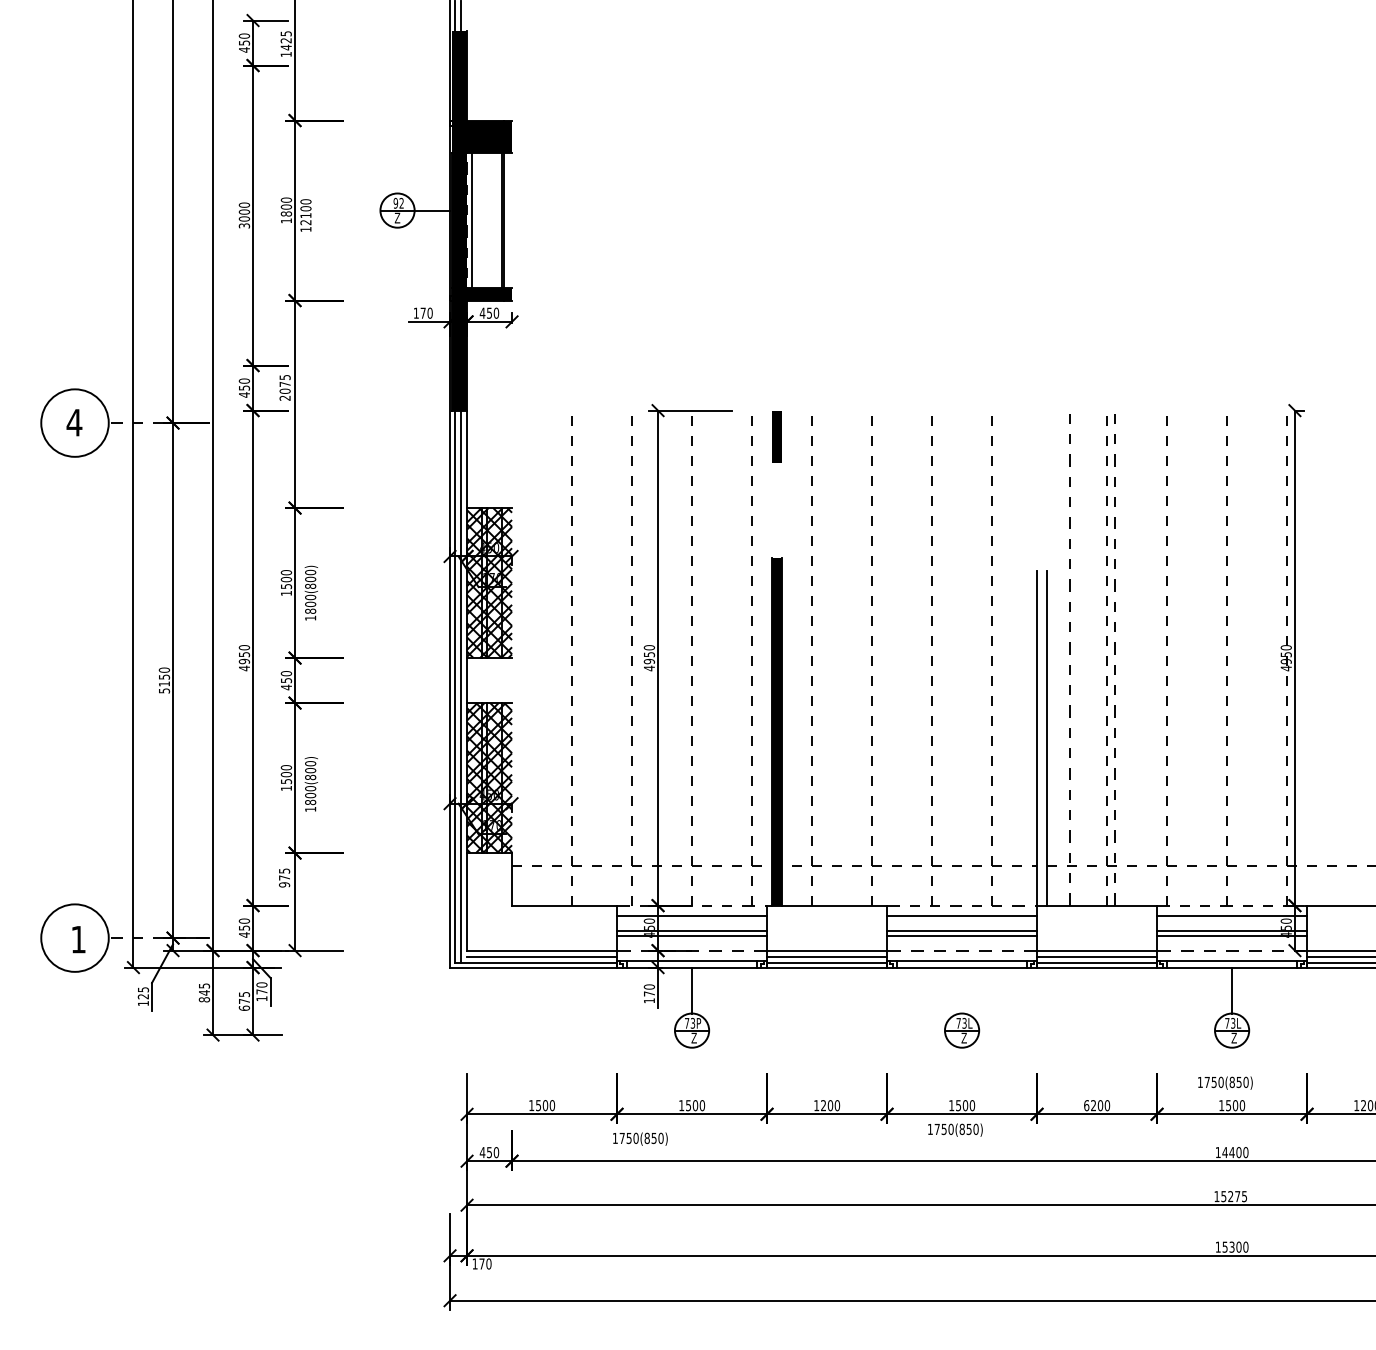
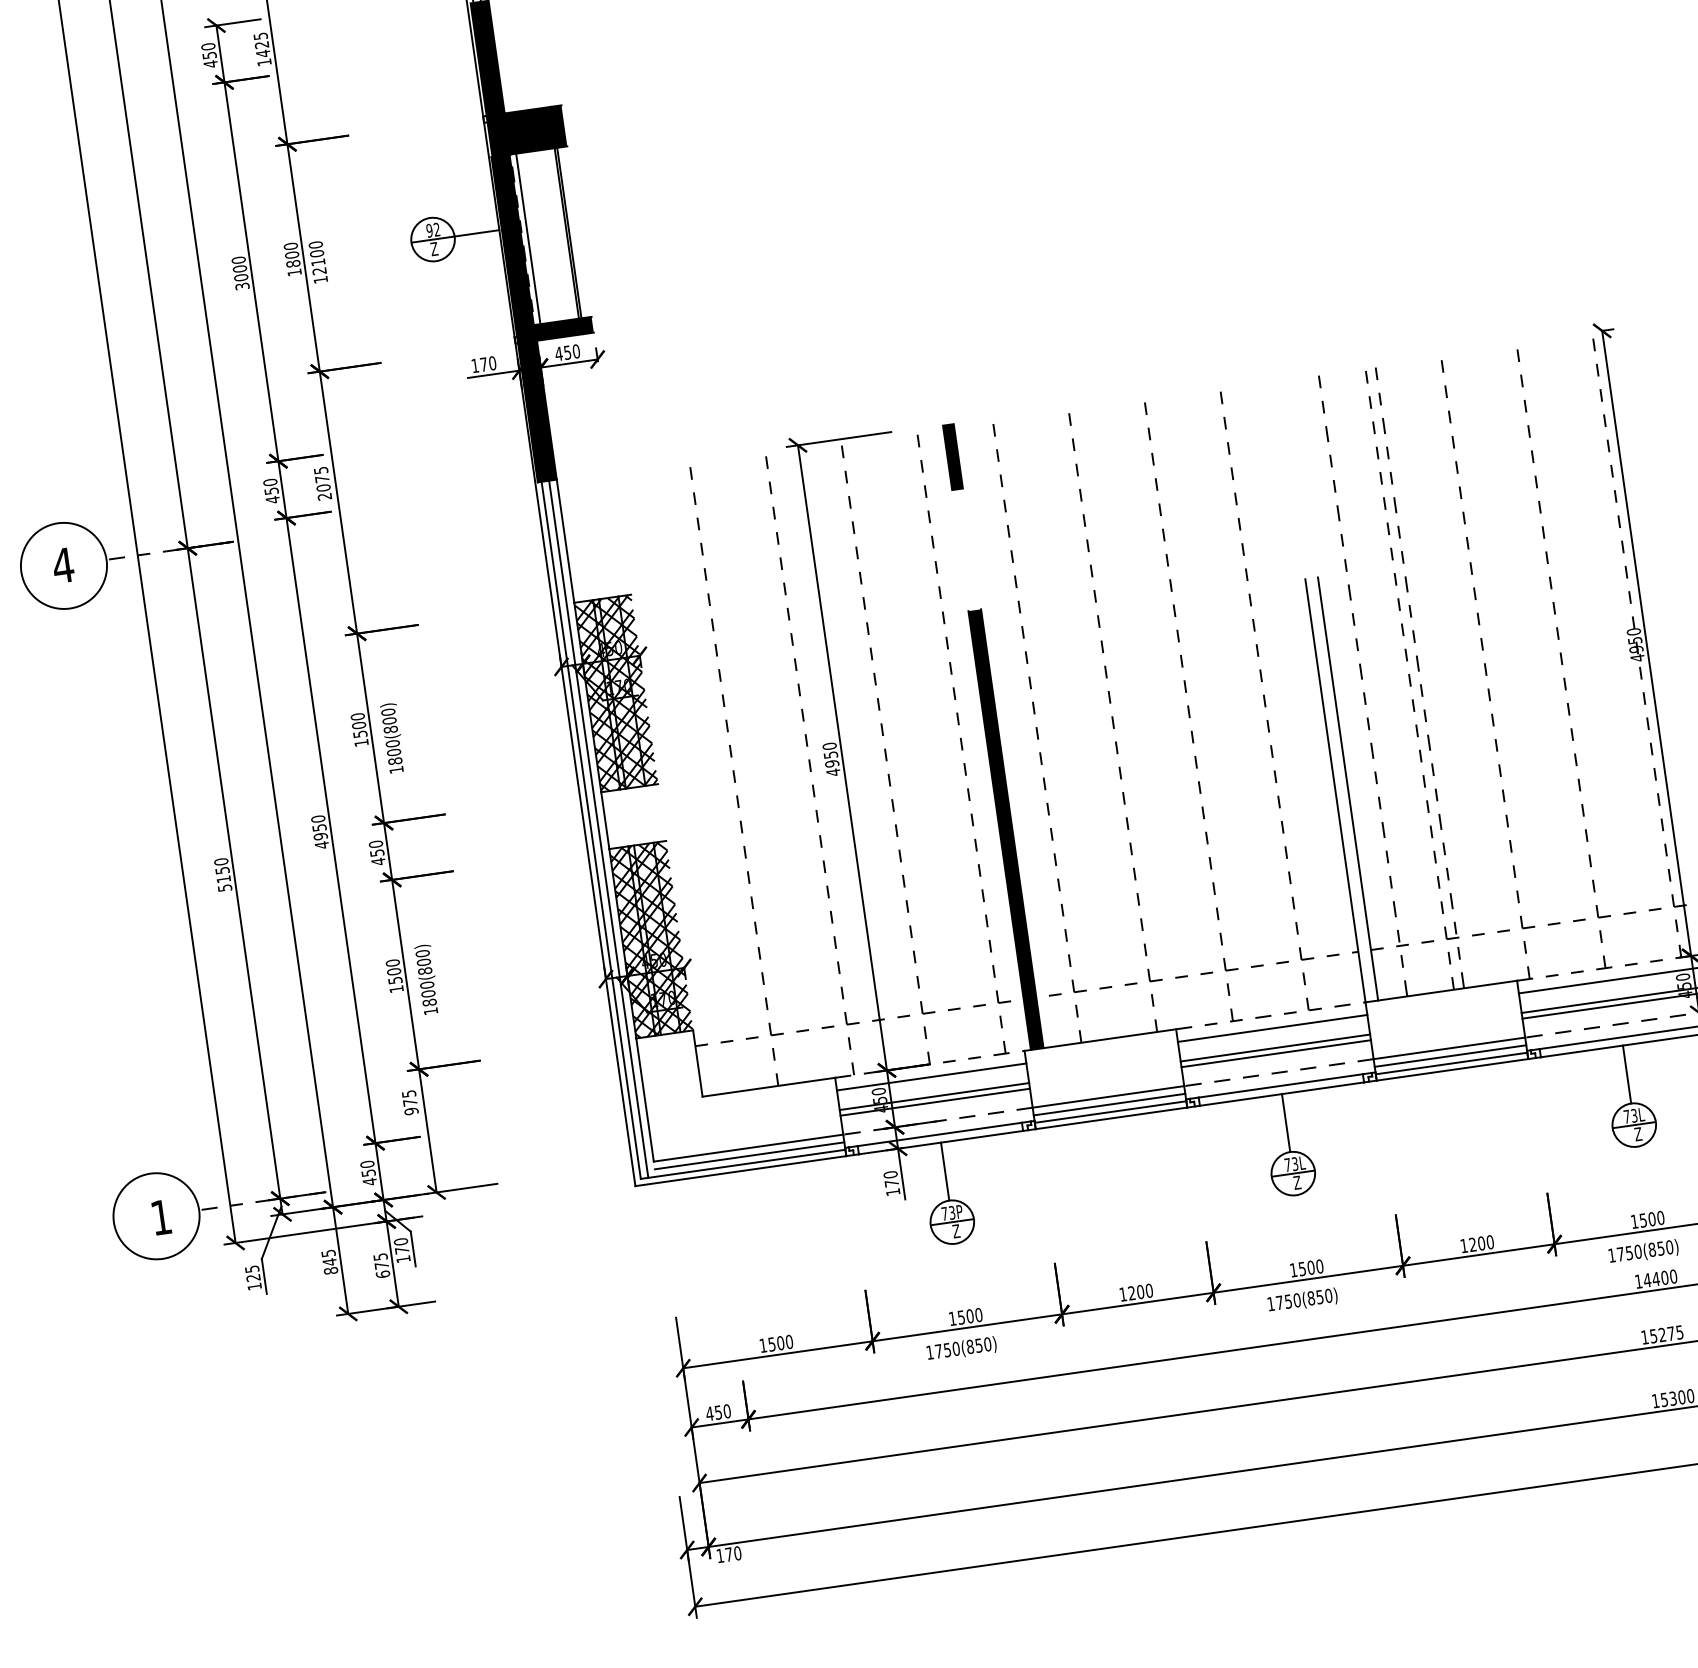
line: (962, 990) -> (1286, 1122), added
text: (1225, 1082) -> (1643, 1251), moved
text: (1086, 1105) -> (1463, 1245), 6200 -> 1200
text: (640, 1138) -> (961, 1348), moved

